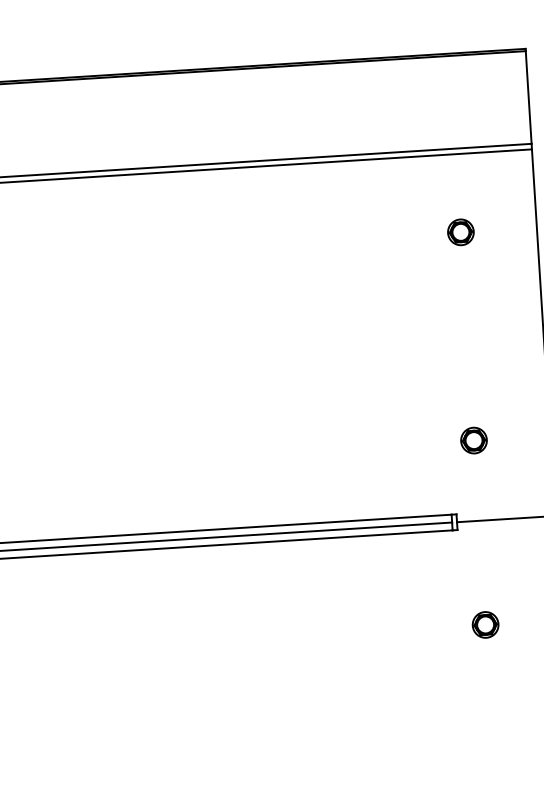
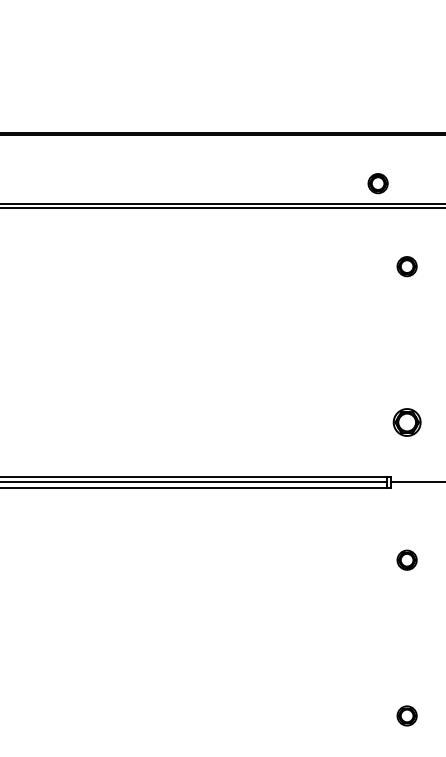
part: (414, 123) -> (377, 183), added
part: (473, 439) -> (406, 421), size x1.4

